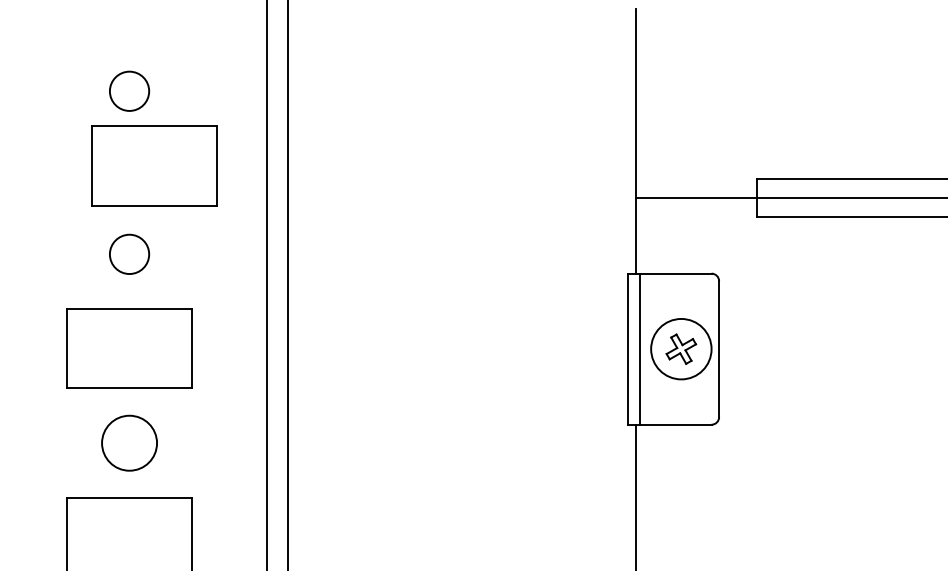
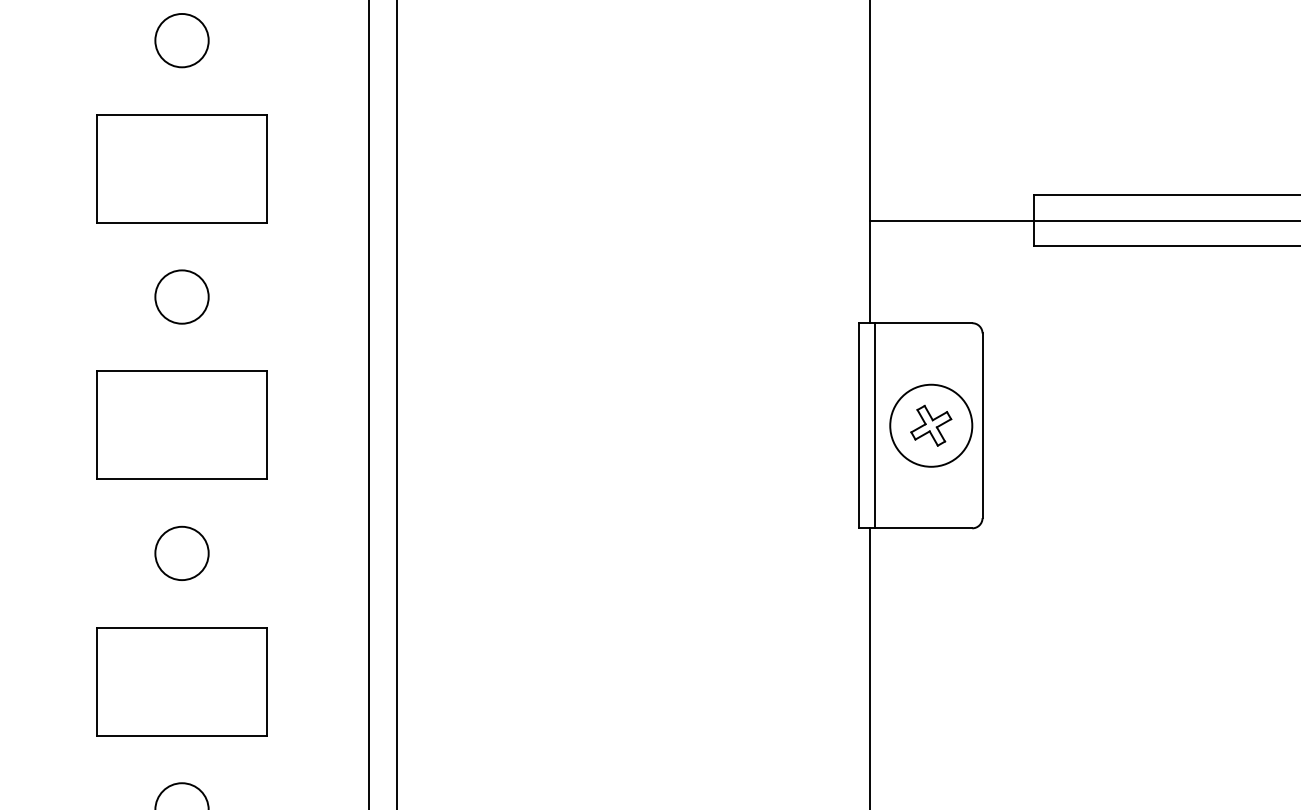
circle: (129, 91) -> (181, 40), moved
part: (154, 165) -> (181, 168), moved
circle: (129, 443) -> (181, 553), size x0.71

